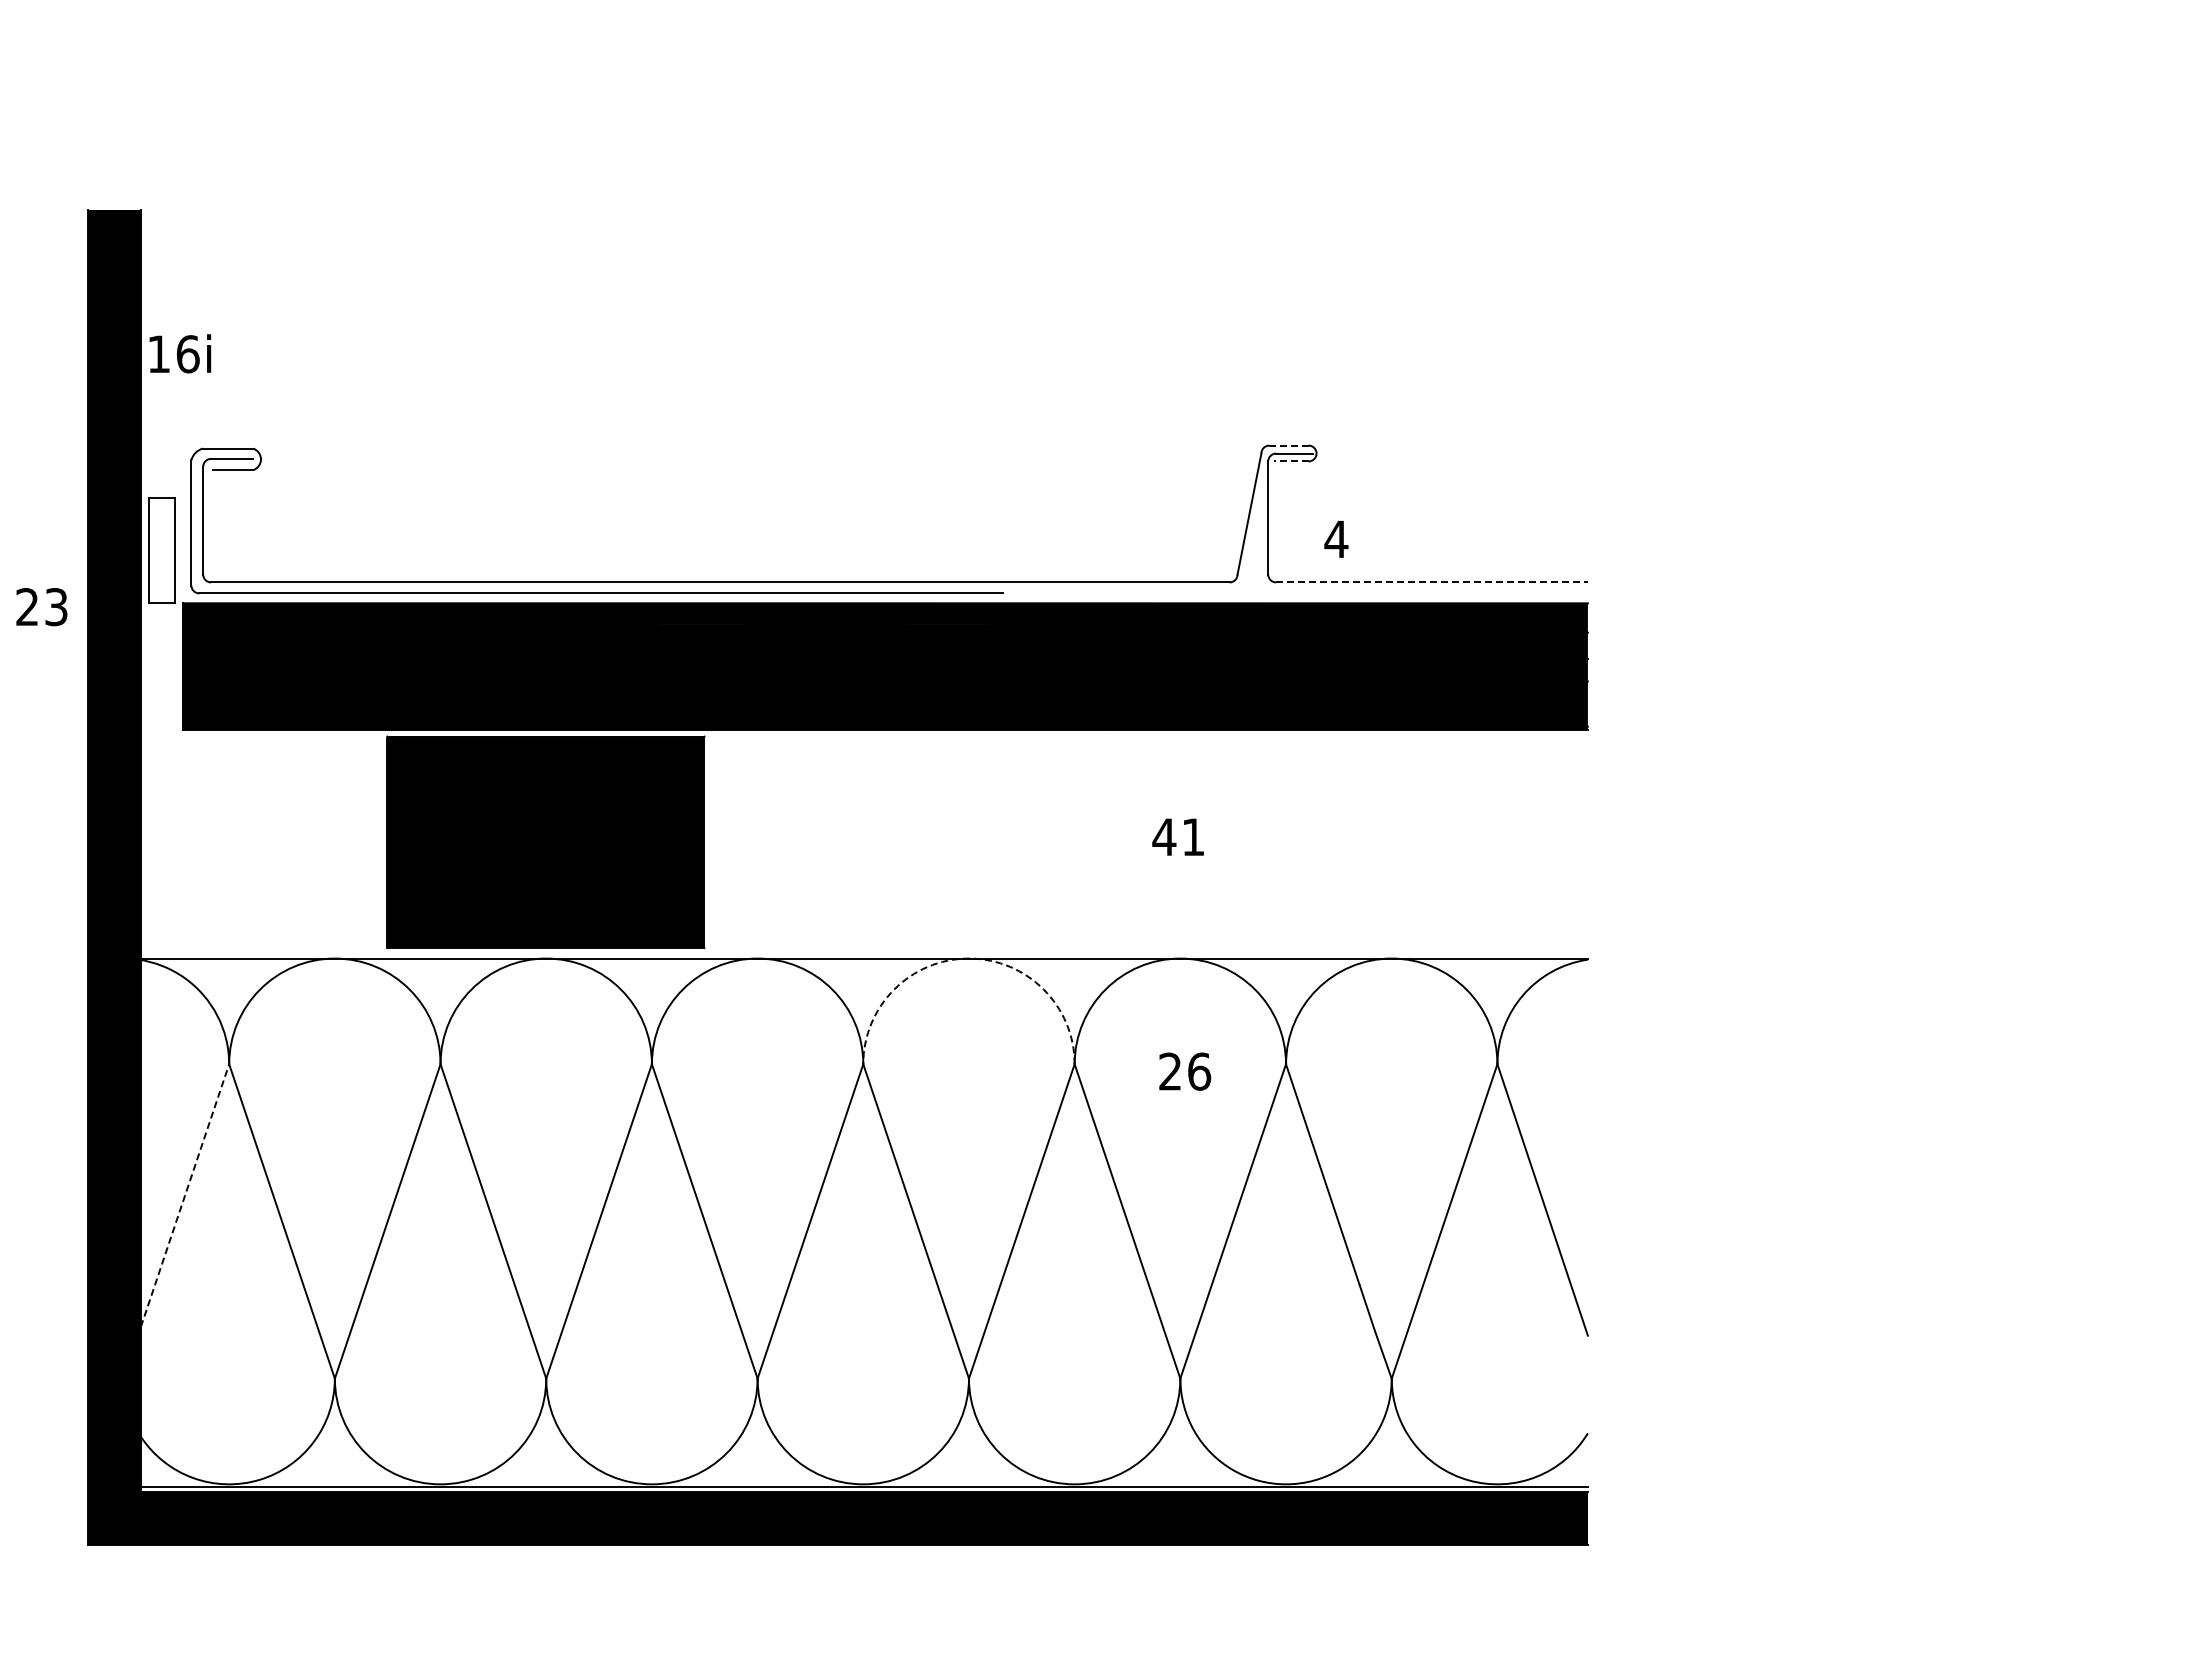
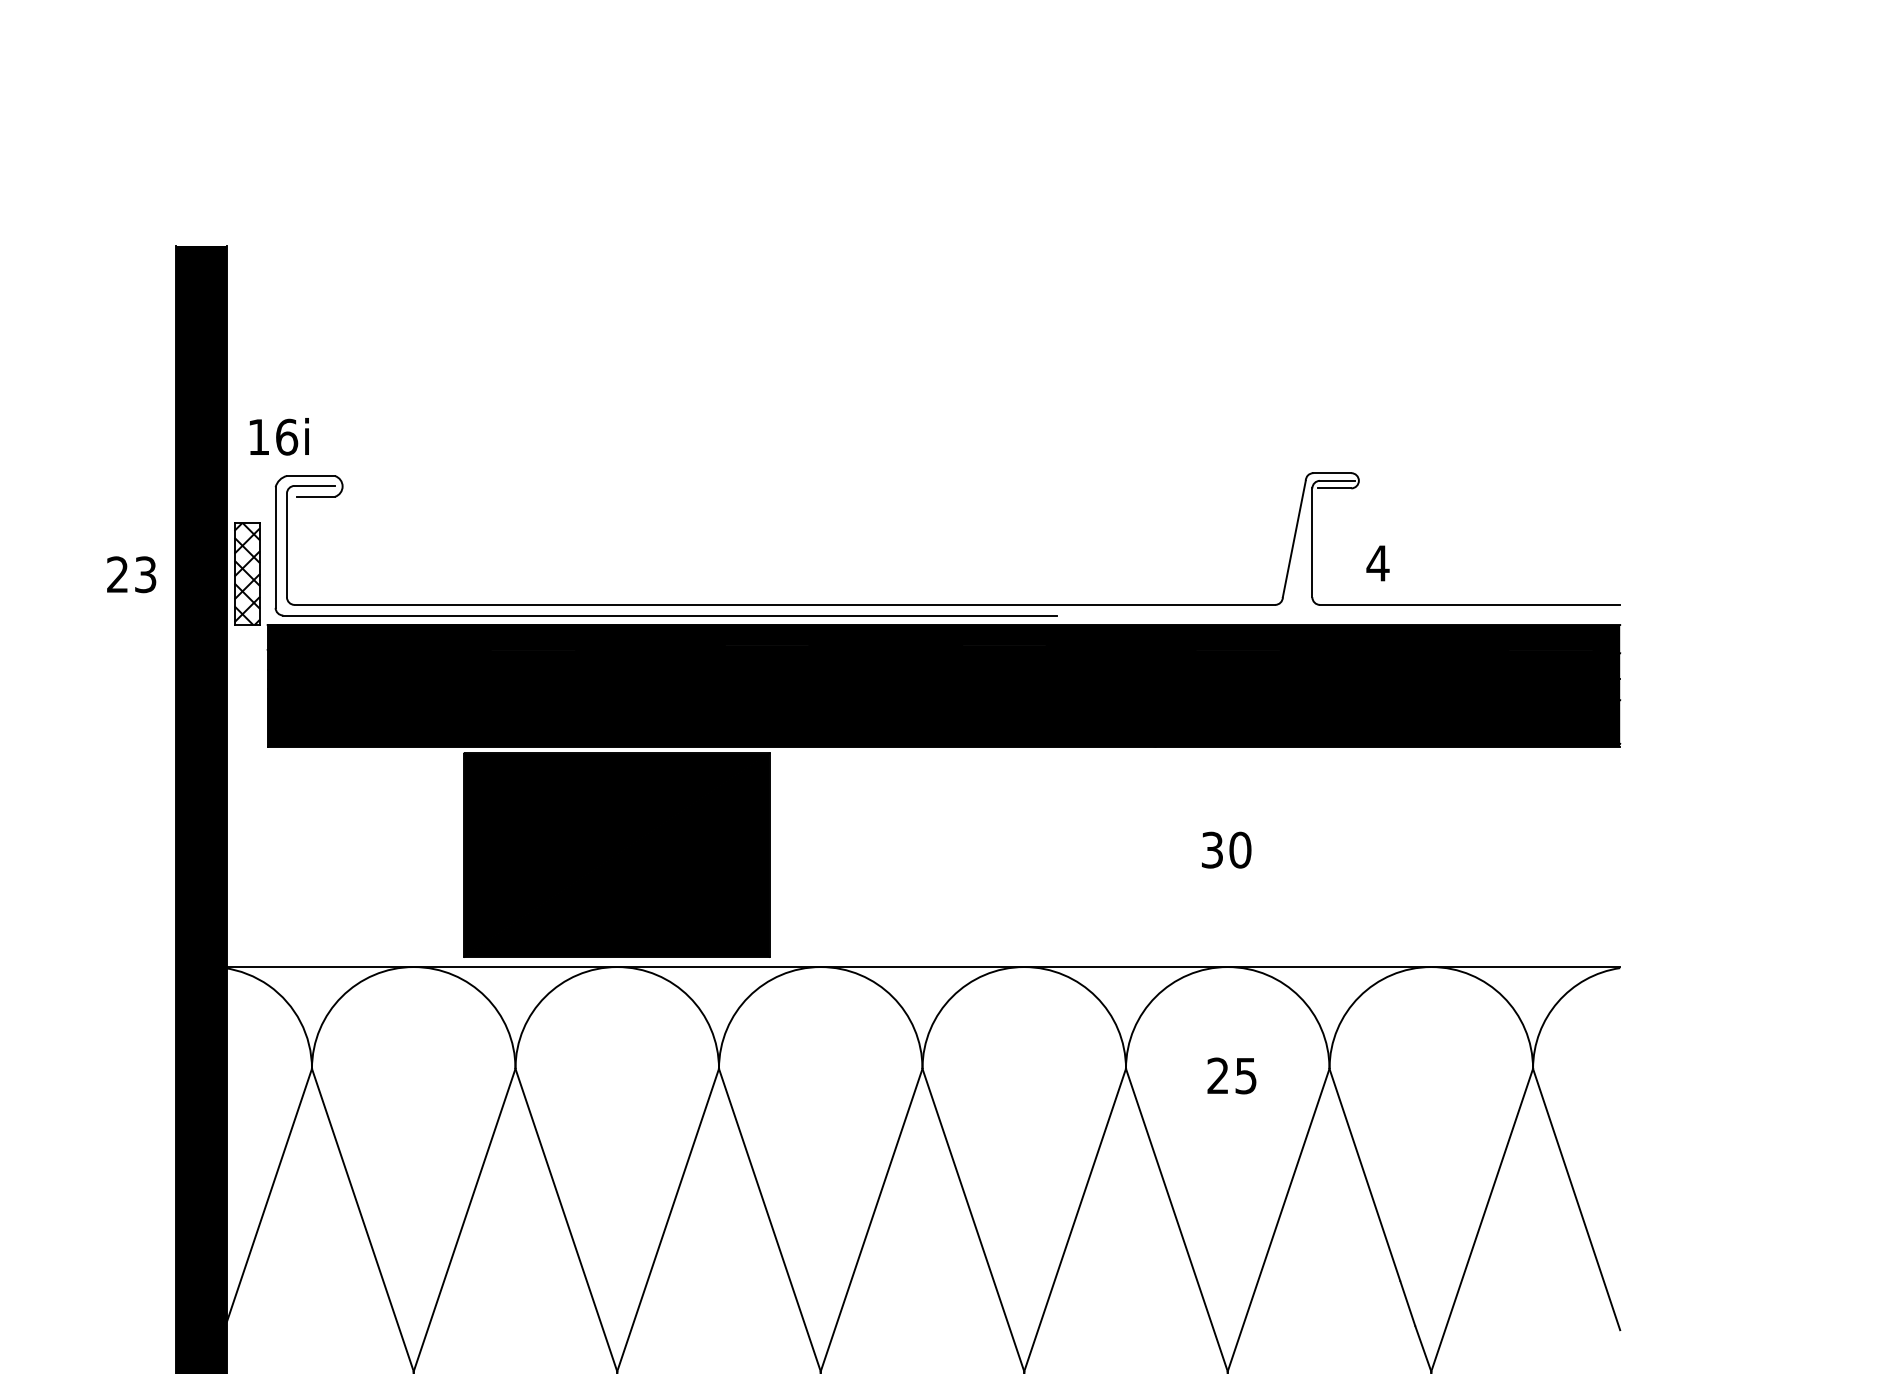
text: (180, 353) -> (279, 436), moved
line: (1288, 445) -> (1331, 473), dashed -> solid
line: (1290, 461) -> (1333, 488), dashed -> solid
hatch: (161, 550) -> (246, 574), added
line: (1432, 582) -> (1470, 604), dashed -> solid
text: (41, 607) -> (131, 575), moved
text: (1178, 837) -> (1225, 850), 41 -> 30
arc: (968, 958) -> (1023, 966), dashed -> solid
text: (1199, 1071) -> (1246, 1075), 26 -> 25
line: (185, 1195) -> (269, 1195), dashed -> solid

